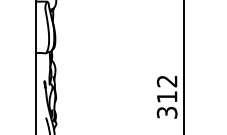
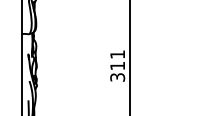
text: (166, 81) -> (117, 54), 312 -> 311

